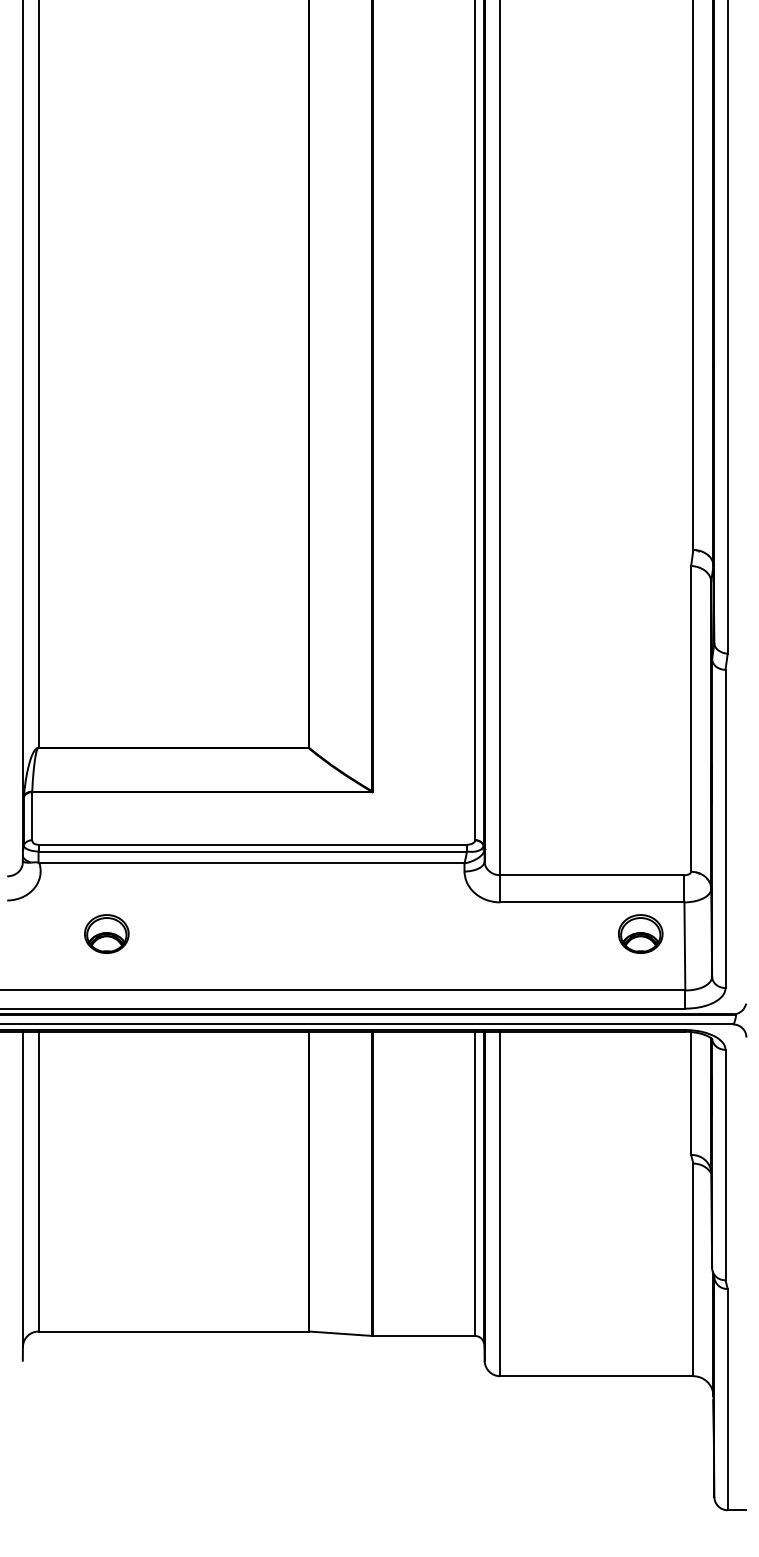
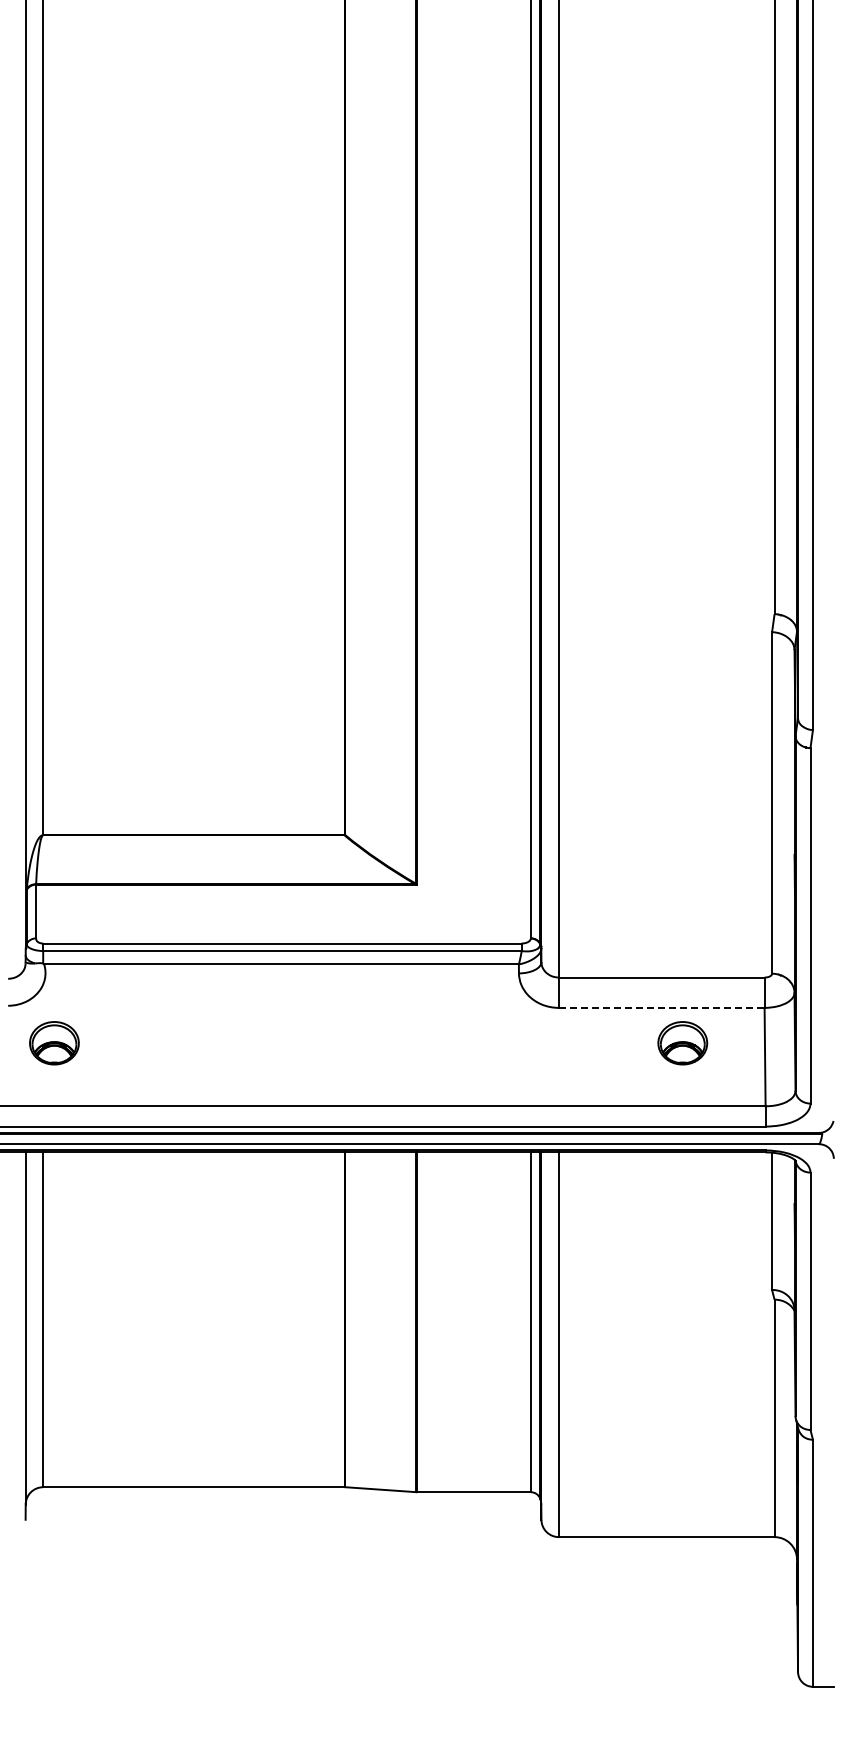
line: (592, 902) -> (661, 1007), solid -> dashed
part: (106, 934) -> (54, 1043), moved
part: (640, 934) -> (682, 1043), moved

